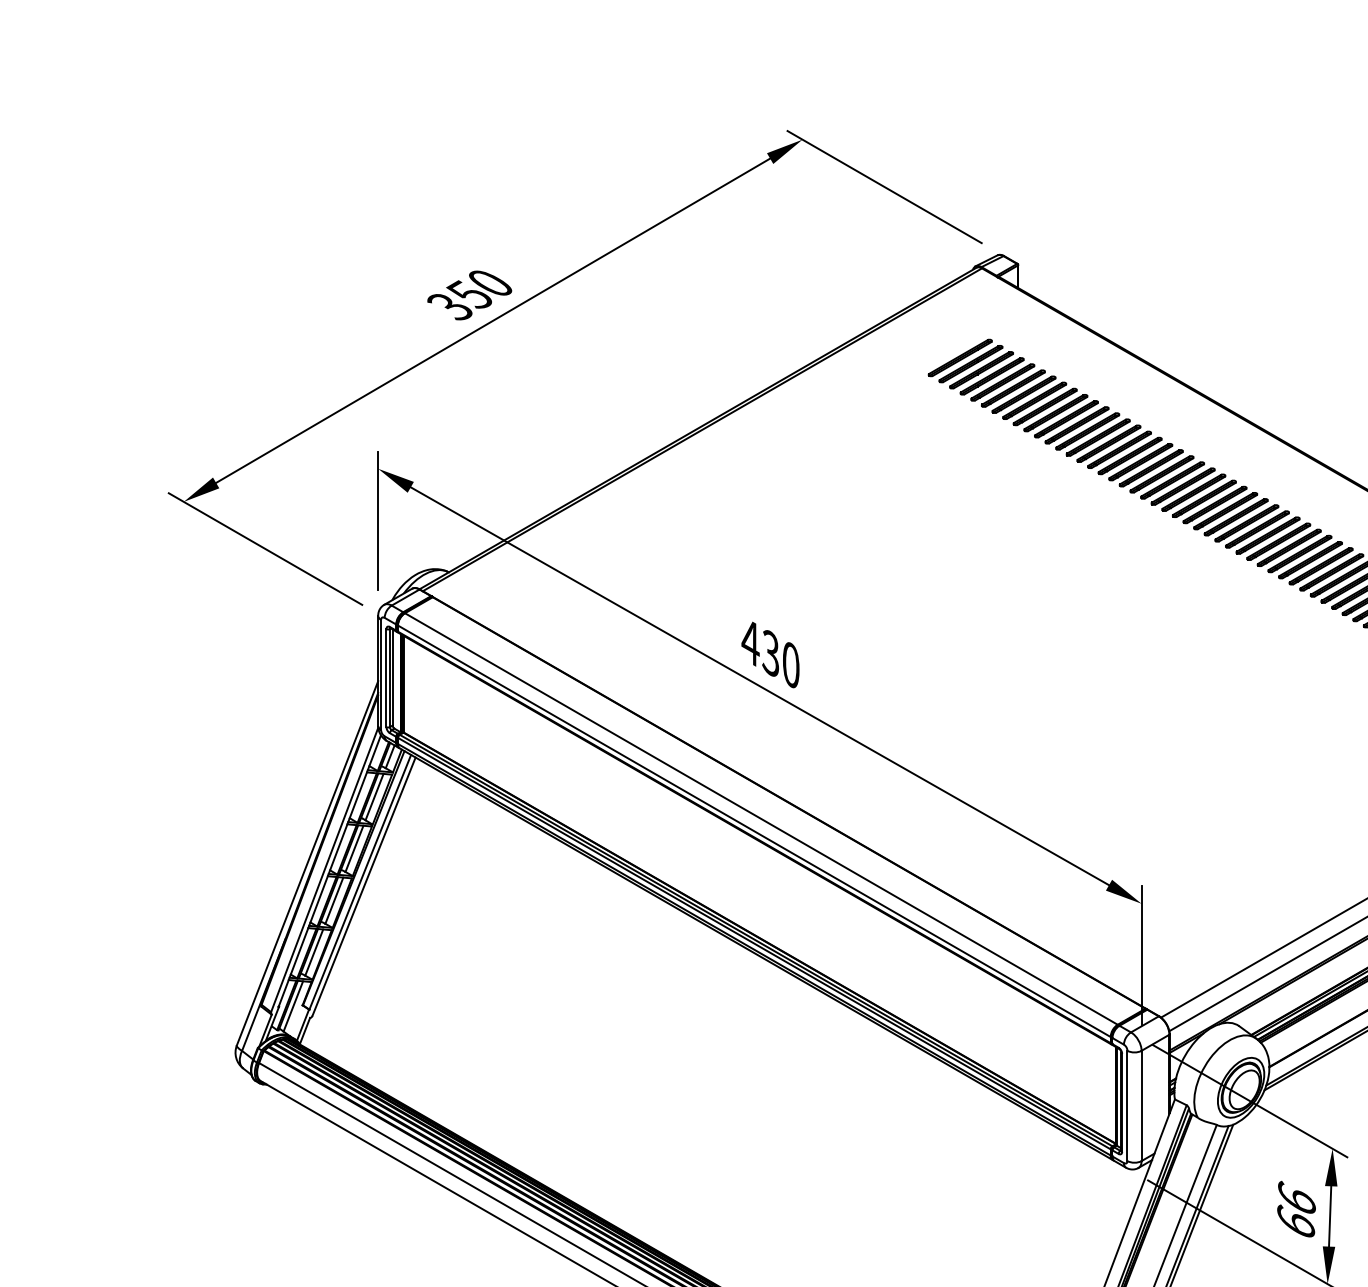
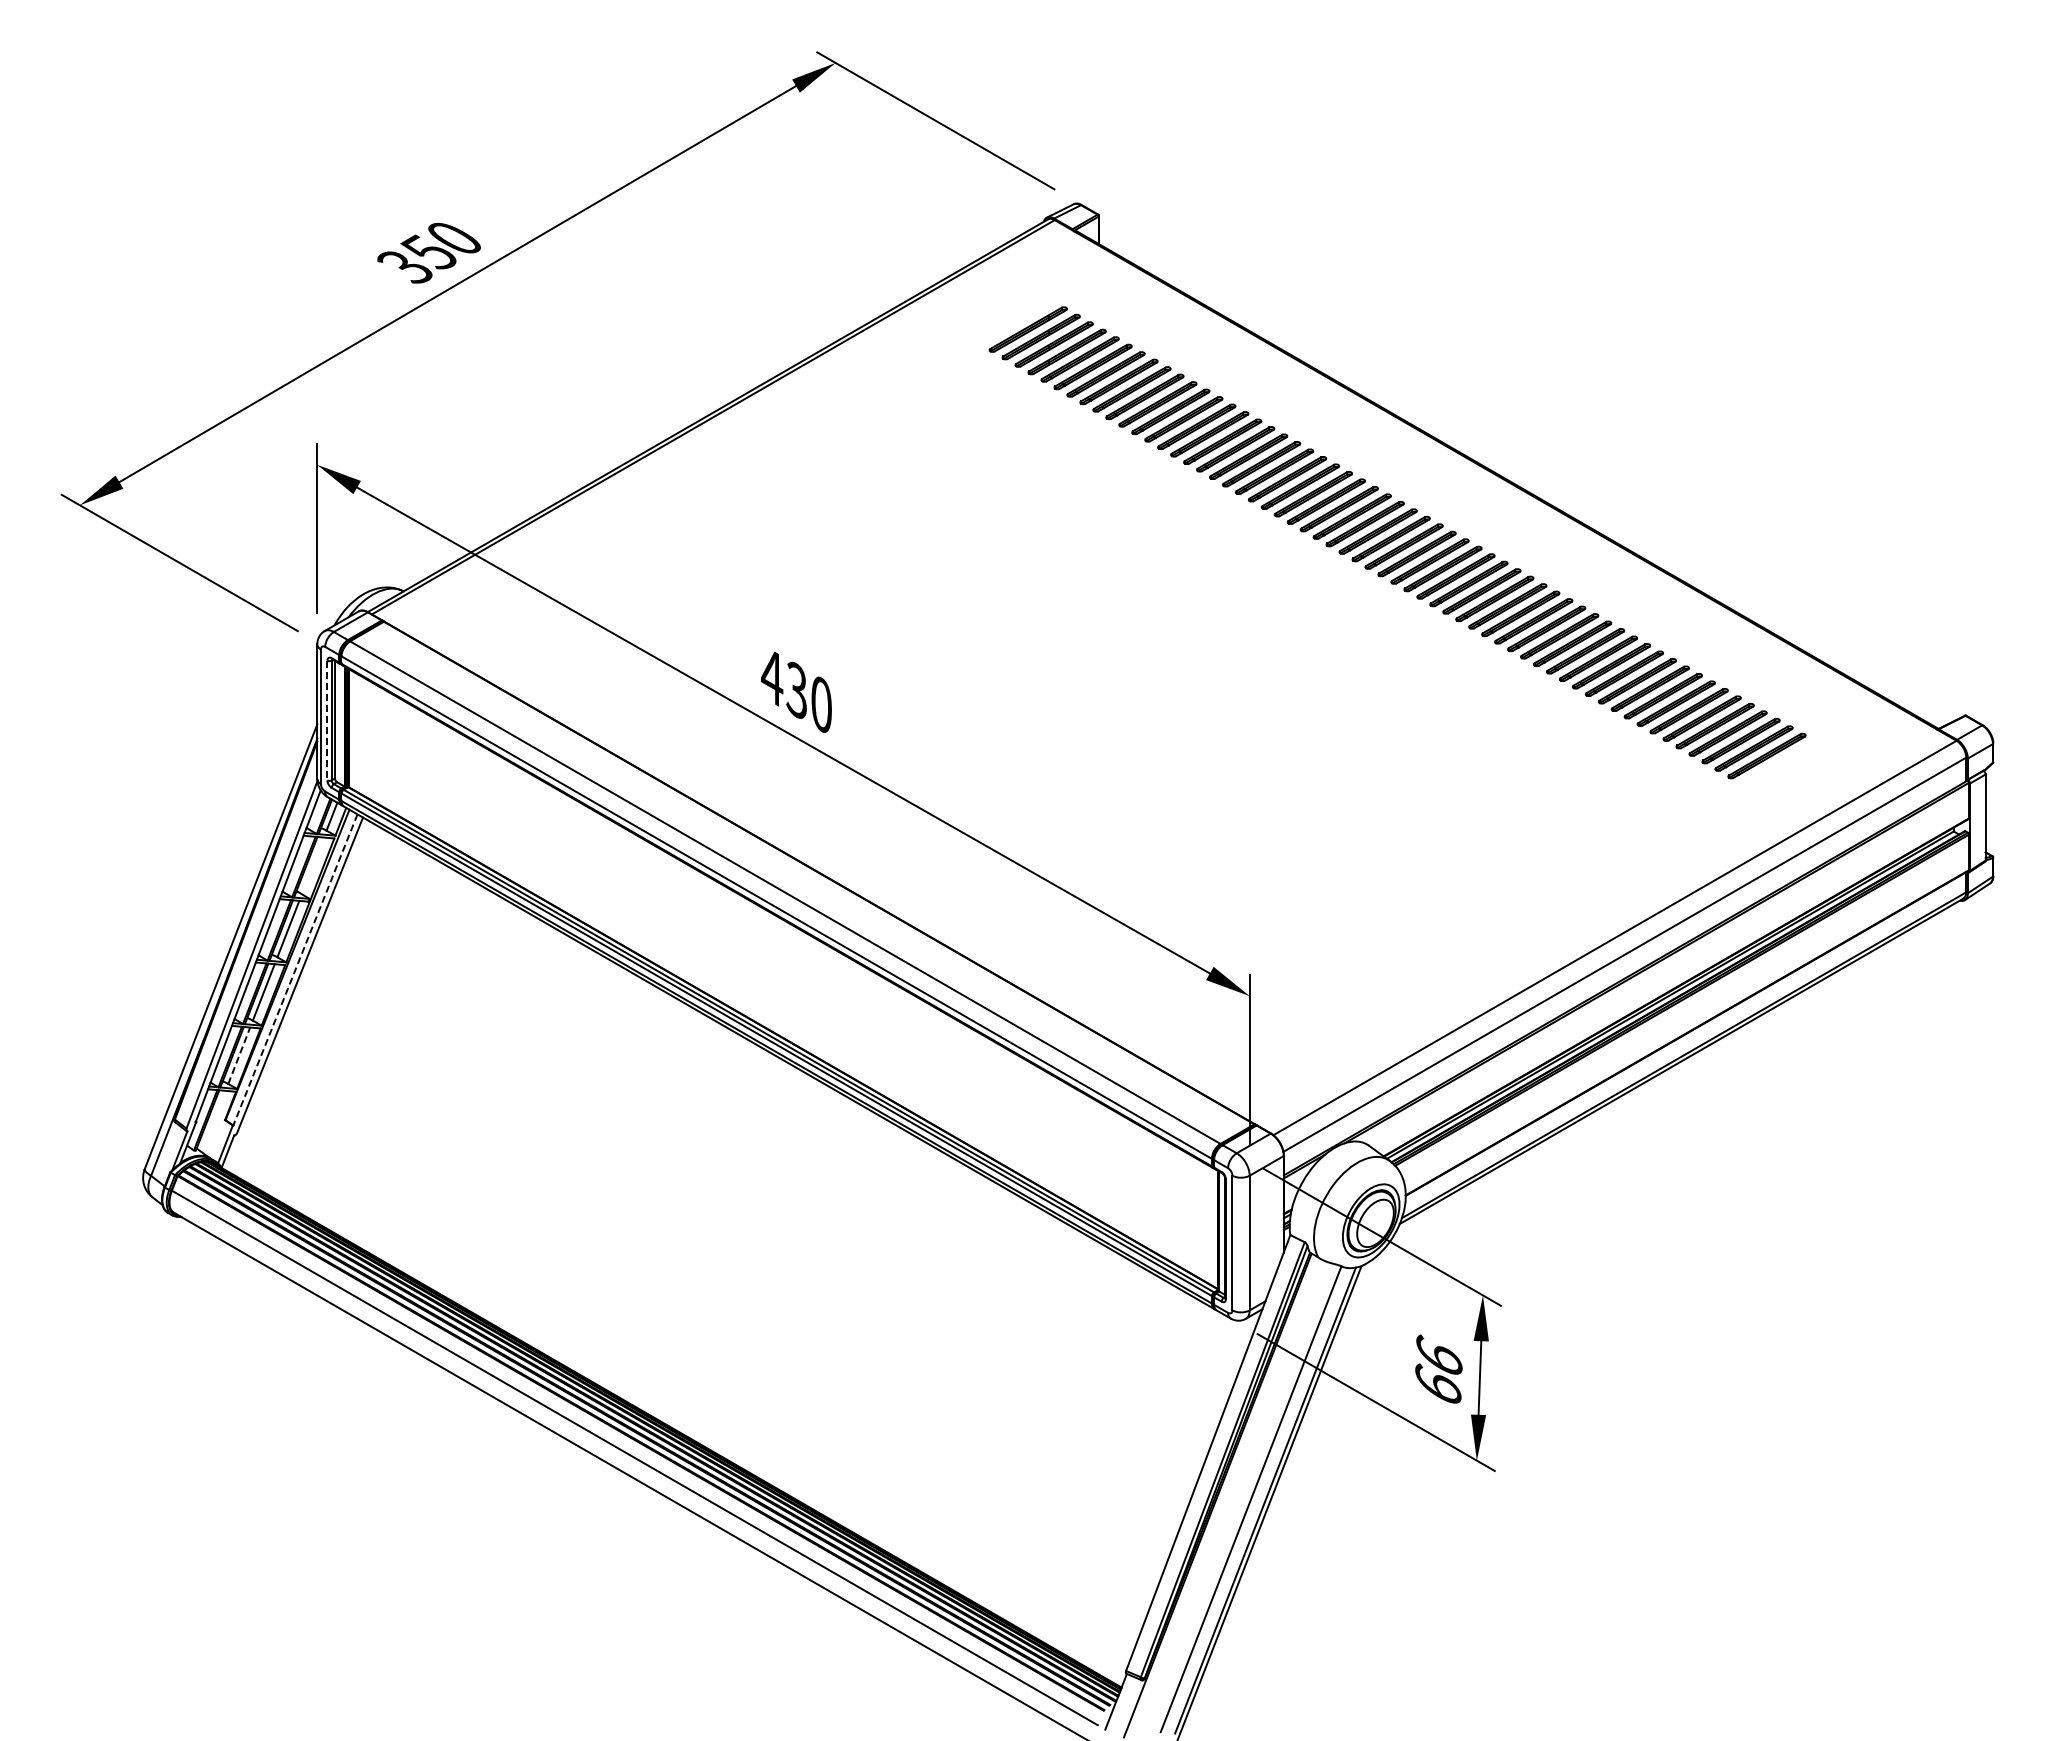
line: (386, 678) -> (327, 720), solid -> dashed
line: (374, 796) -> (312, 865), removed
line: (360, 882) -> (295, 970), solid -> dashed
line: (314, 952) -> (239, 1055), solid -> dashed
line: (293, 1006) -> (213, 1121), removed

